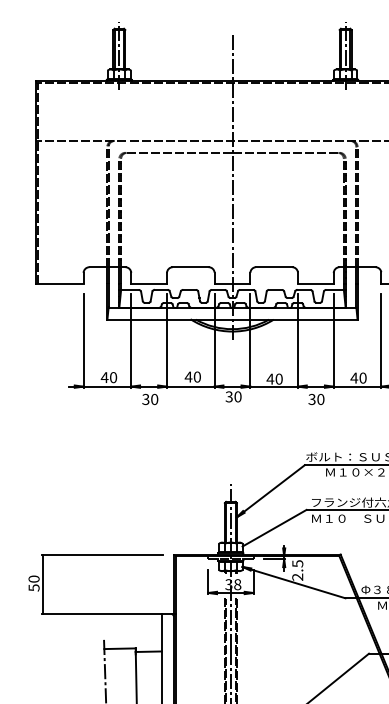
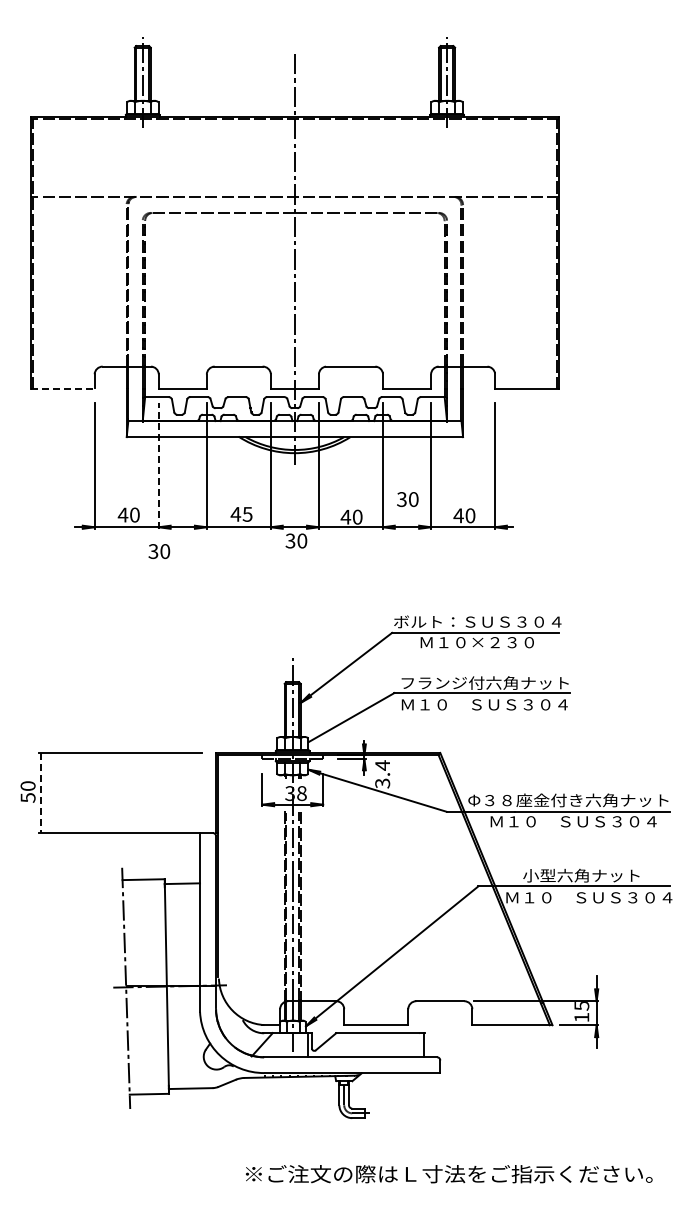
line: (60, 283) -> (63, 388), solid -> dashed
line: (131, 341) -> (158, 466), solid -> dashed
text: (197, 376) -> (247, 513), 40 -> 45
text: (150, 399) -> (159, 551), moved
text: (316, 399) -> (407, 499), moved
text: (297, 570) -> (382, 774), 2.5 -> 3.4
line: (43, 584) -> (40, 793), solid -> dashed

